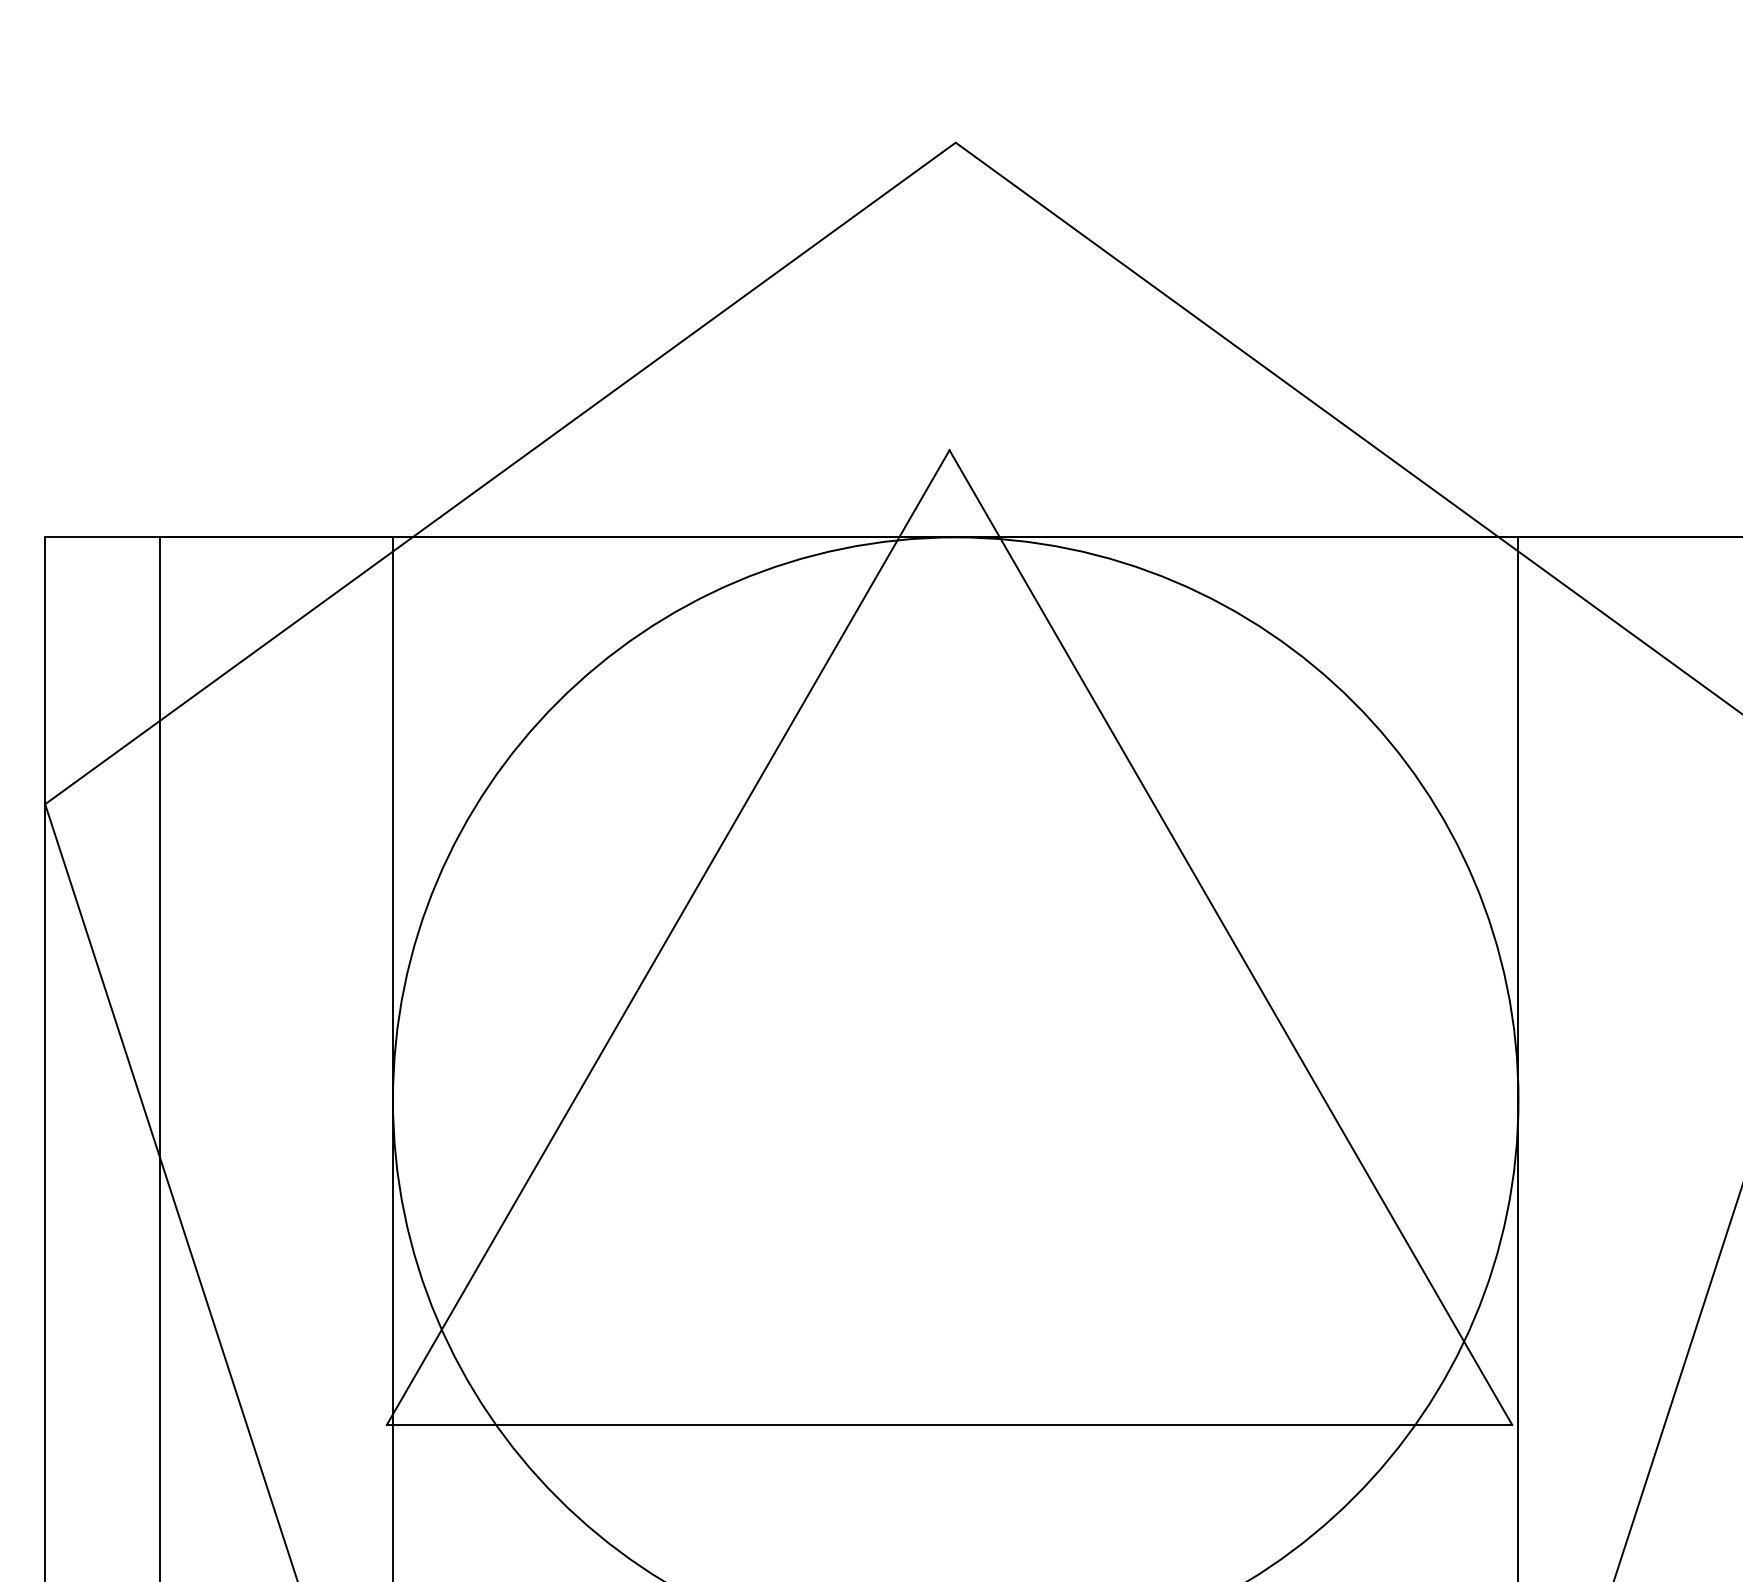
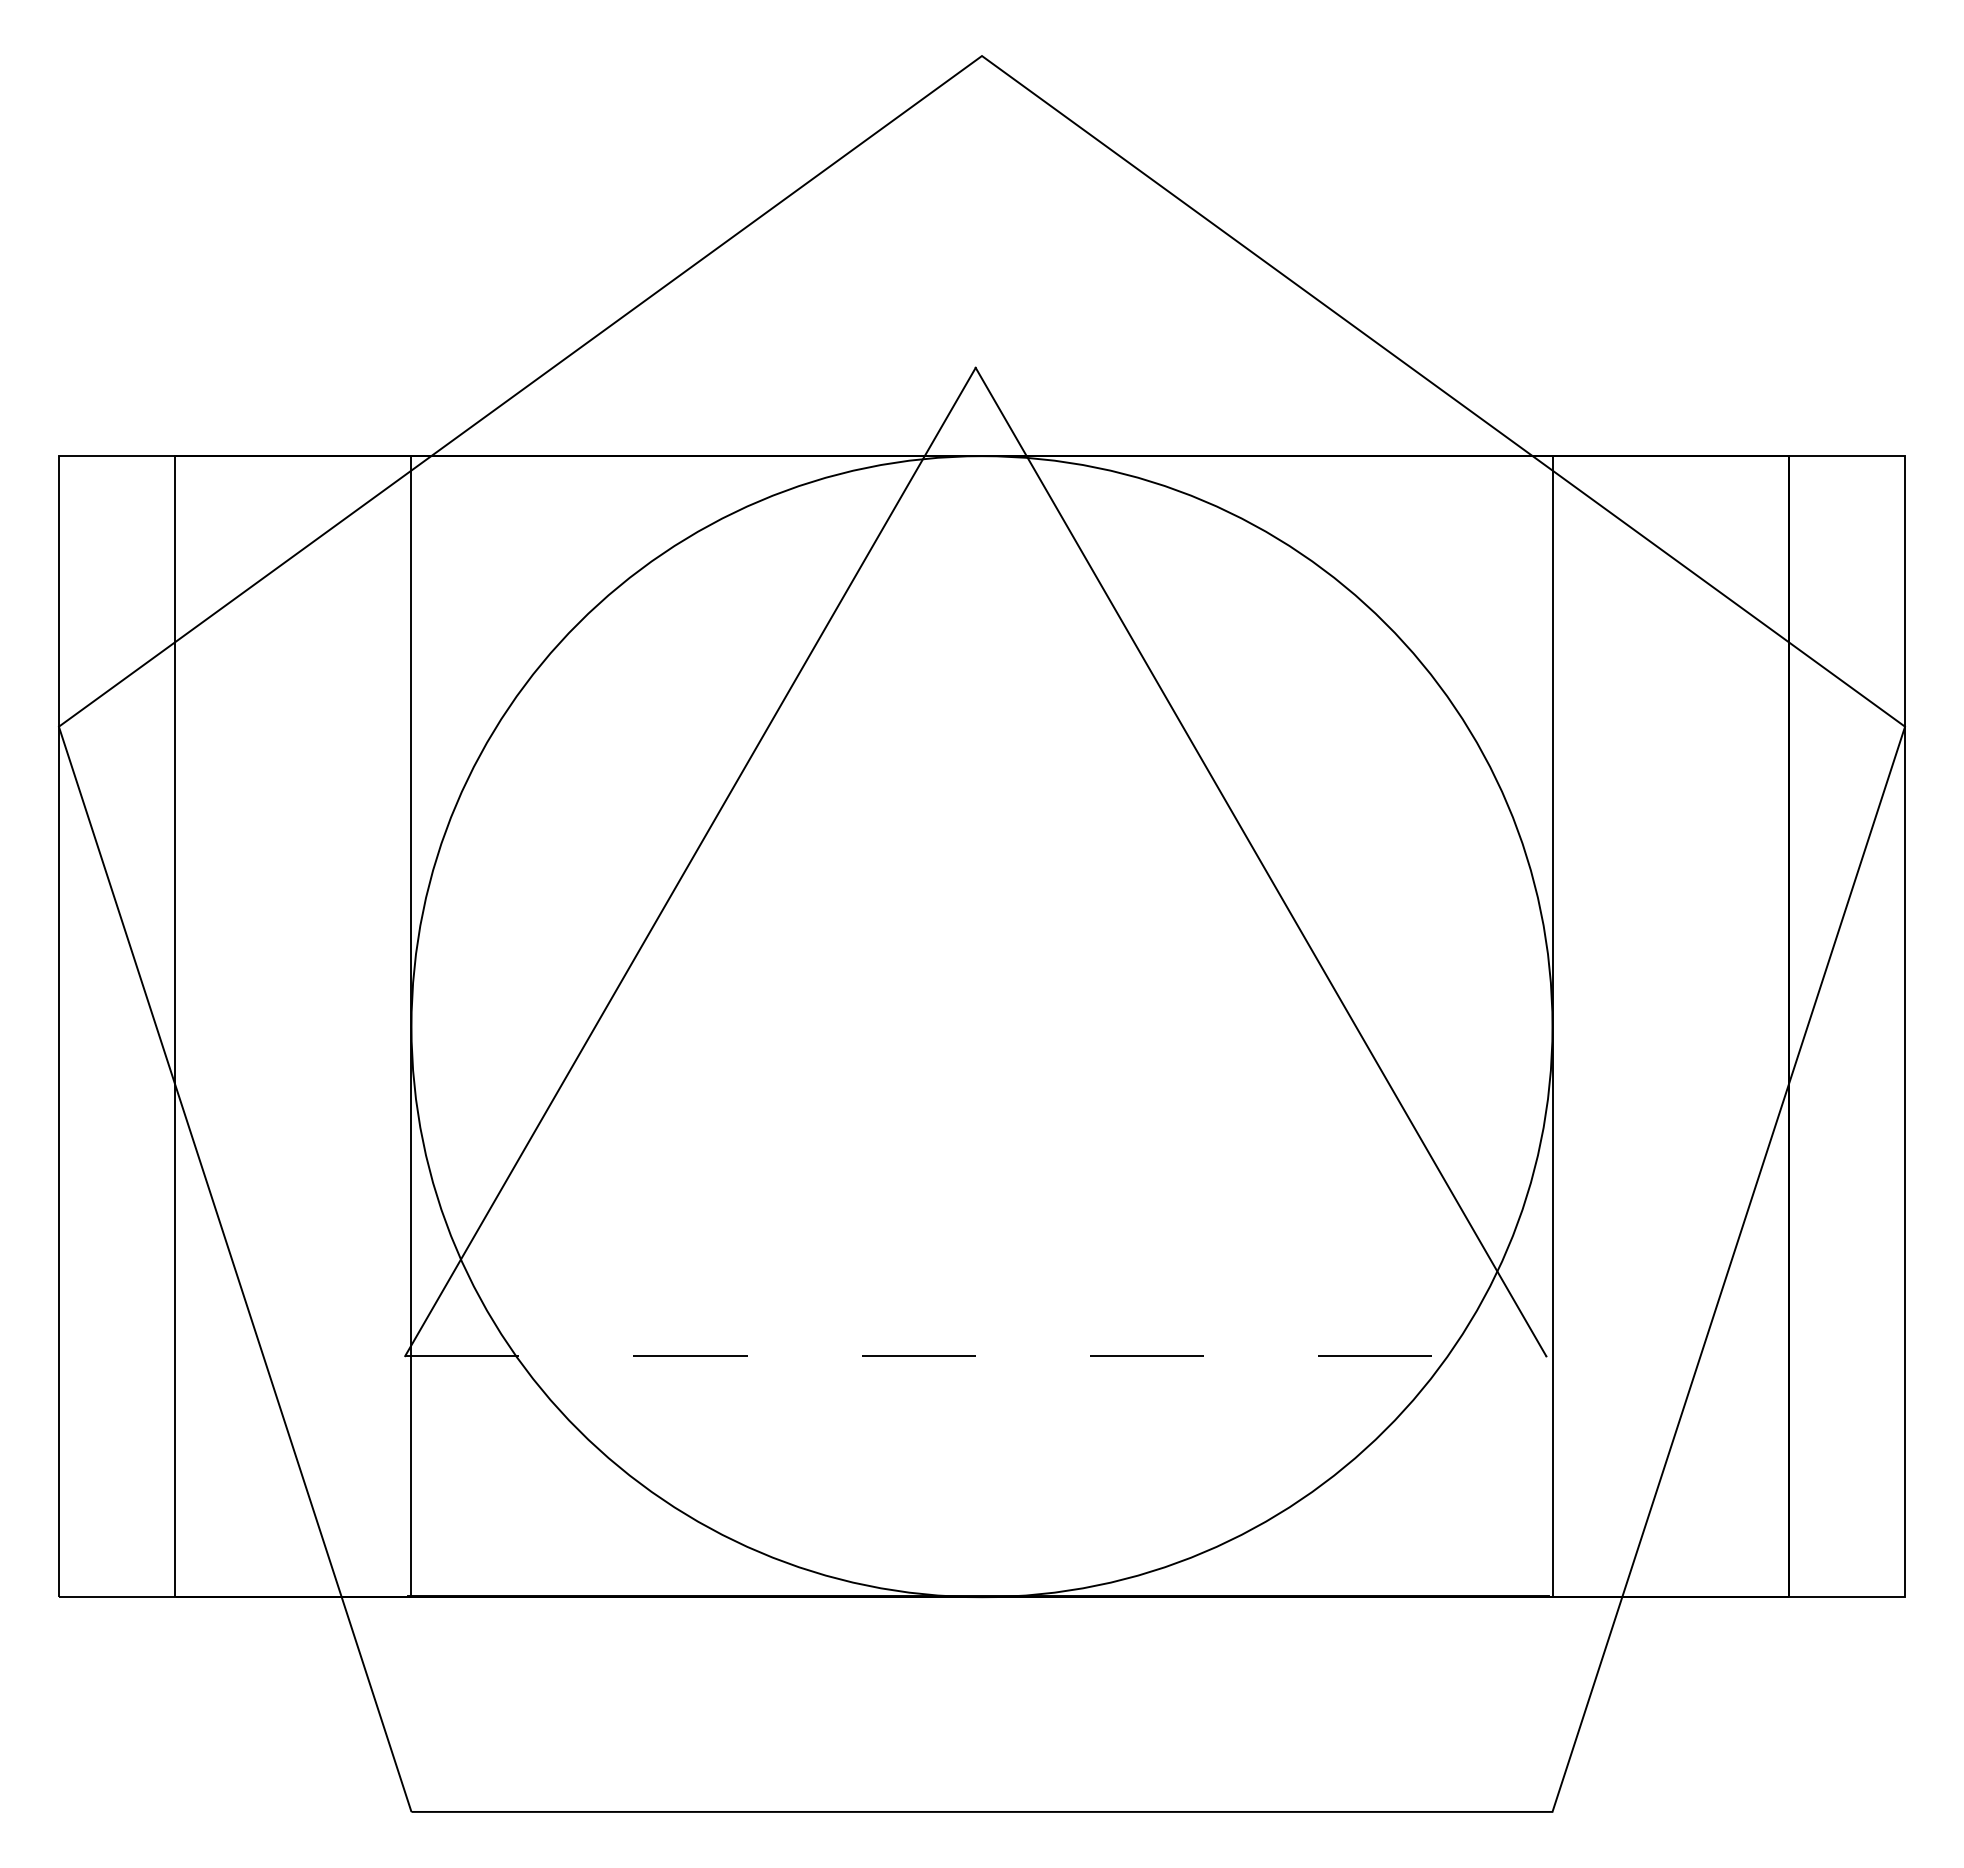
line: (949, 1425) -> (975, 1356), solid -> dashed

